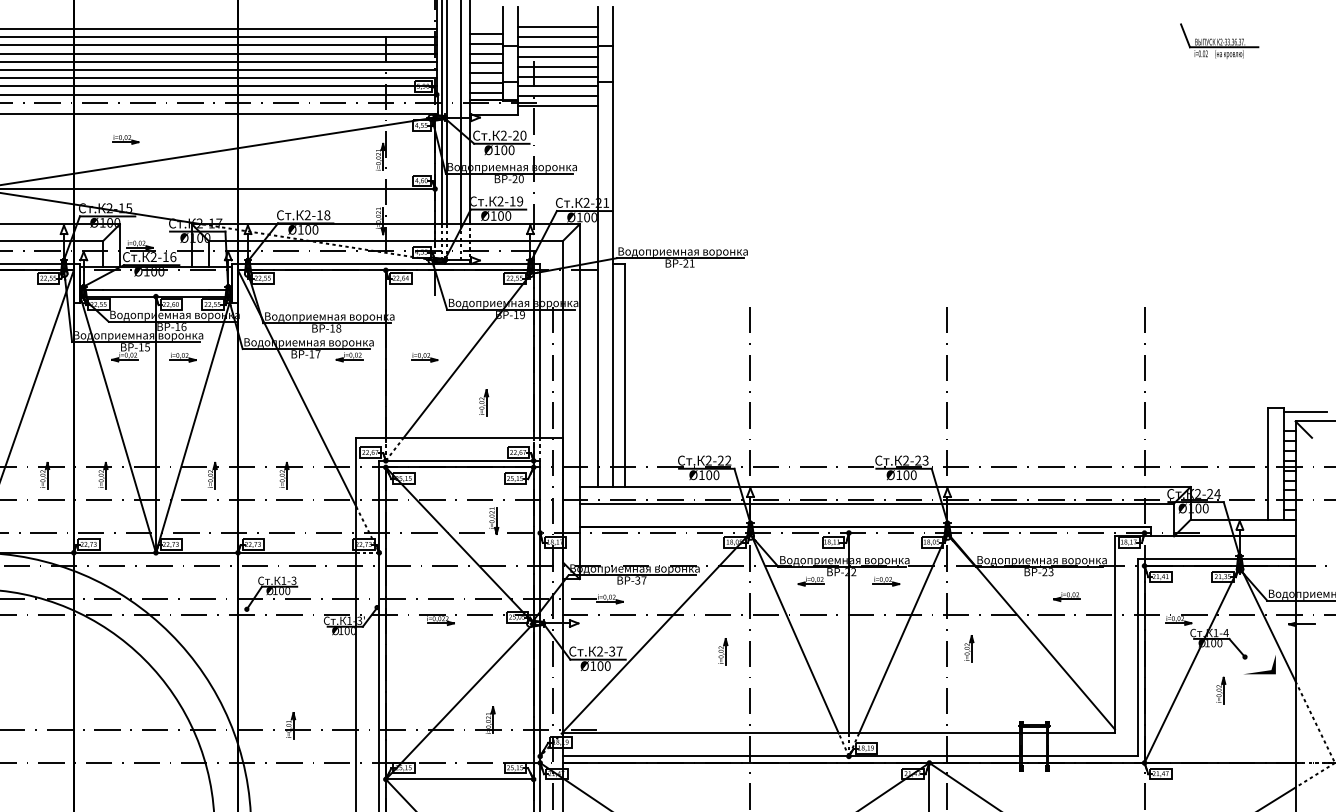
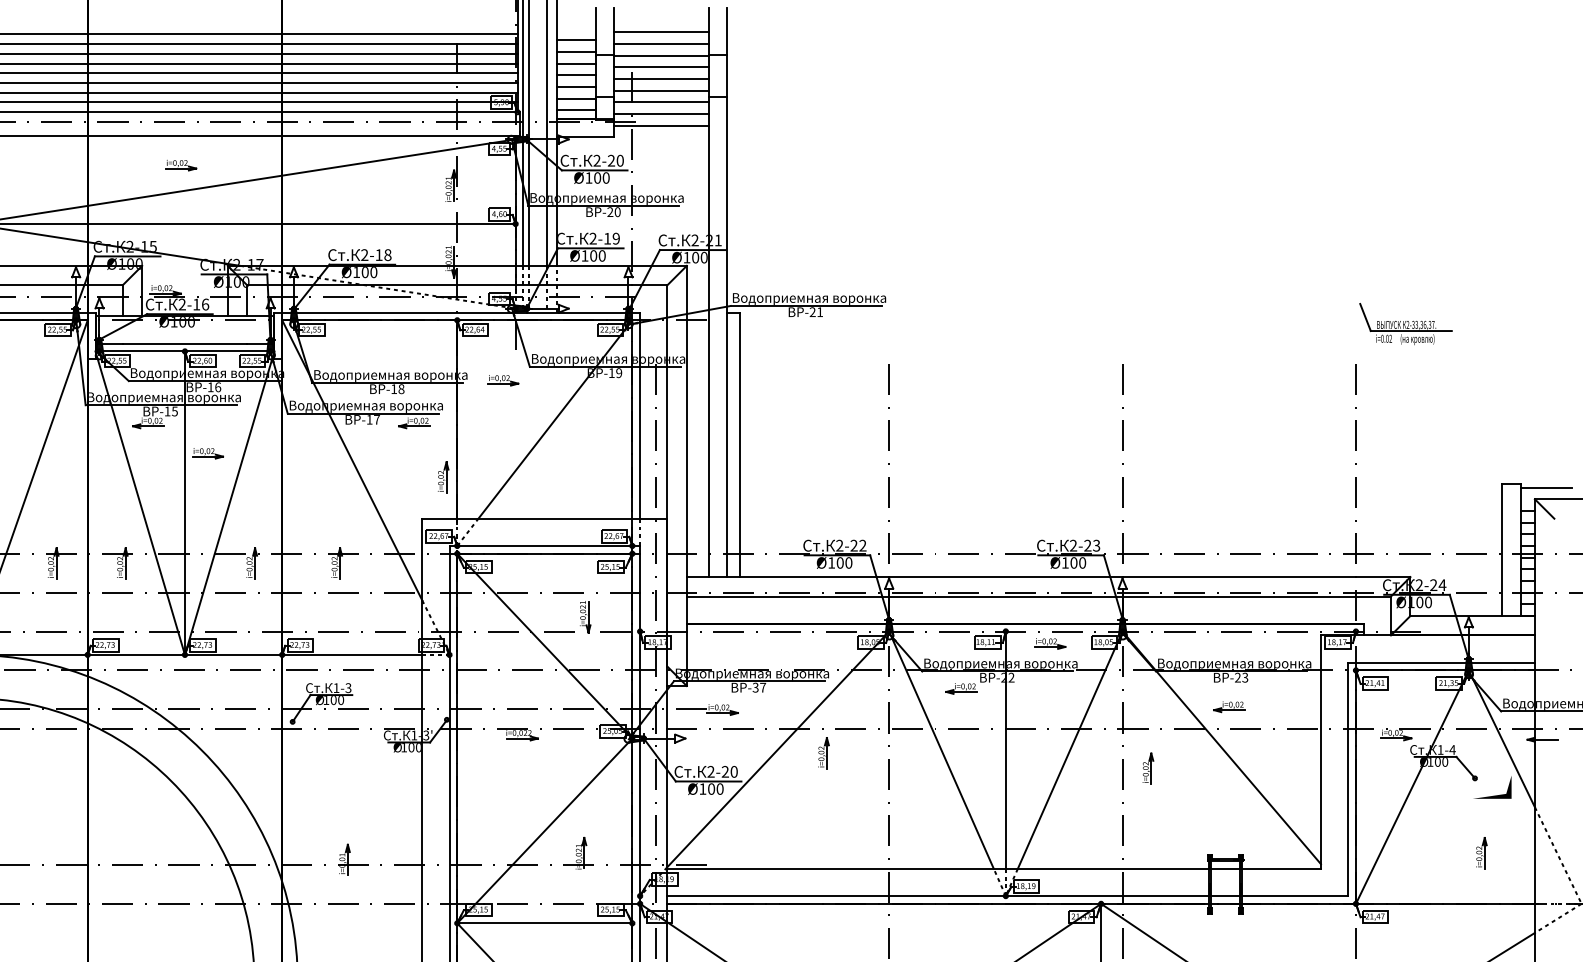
part: (1219, 41) -> (1405, 324), moved
part: (126, 139) -> (181, 165), moved
part: (182, 357) -> (207, 453), moved
part: (424, 357) -> (503, 380), moved
part: (483, 403) -> (443, 477), moved
part: (886, 581) -> (1050, 643), moved
part: (1067, 597) -> (1229, 707), moved
text: (615, 651) -> (729, 771), 2-37 -> 2-20
part: (722, 652) -> (823, 753), moved
part: (1220, 690) -> (1481, 853), moved

